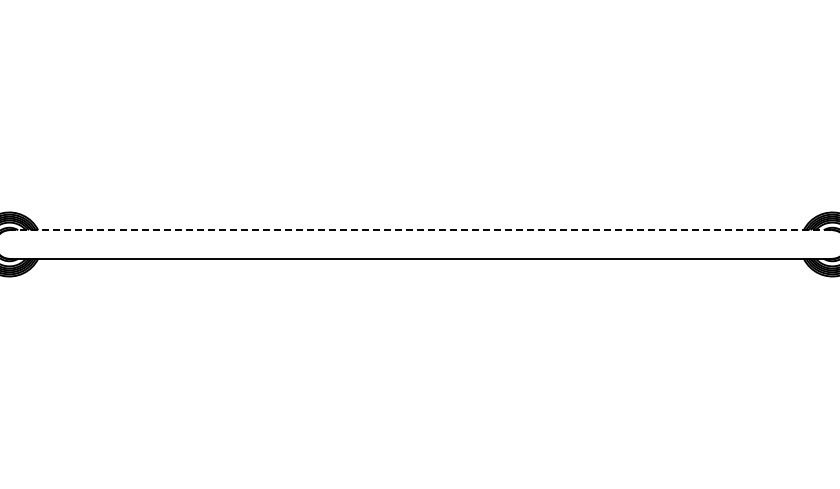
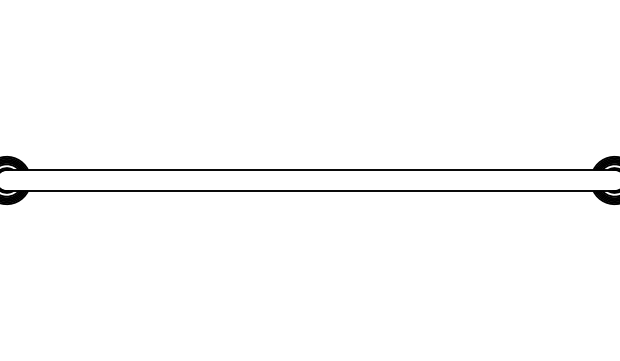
line: (421, 230) -> (311, 170), dashed -> solid

